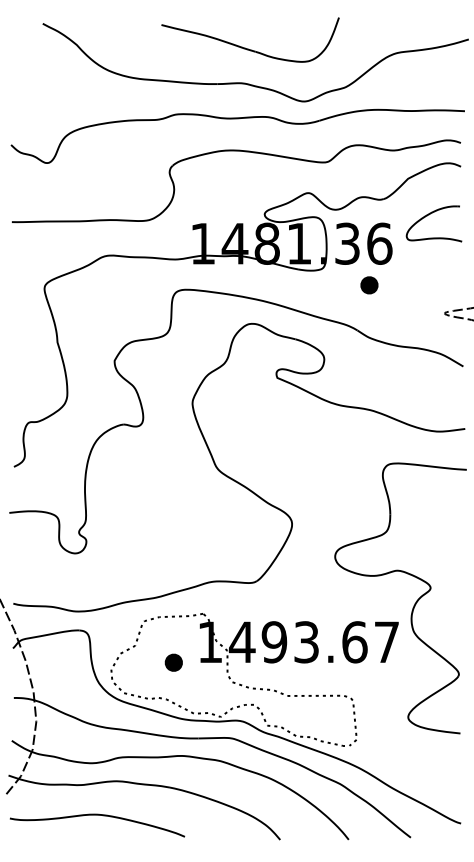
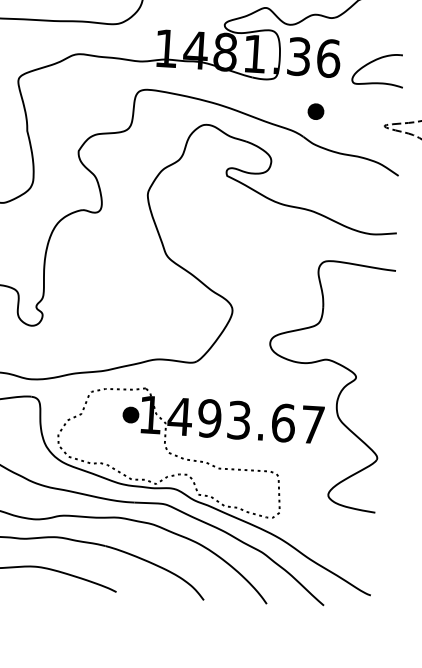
part: (429, 215) -> (374, 61), moved
part: (369, 285) -> (316, 111), moved
part: (173, 662) -> (130, 414), moved

